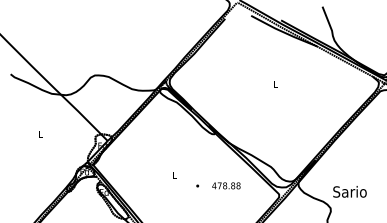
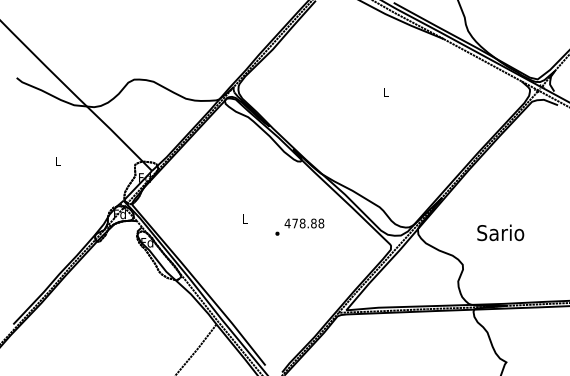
text: (226, 185) -> (304, 223), moved
text: (349, 191) -> (500, 232), moved

